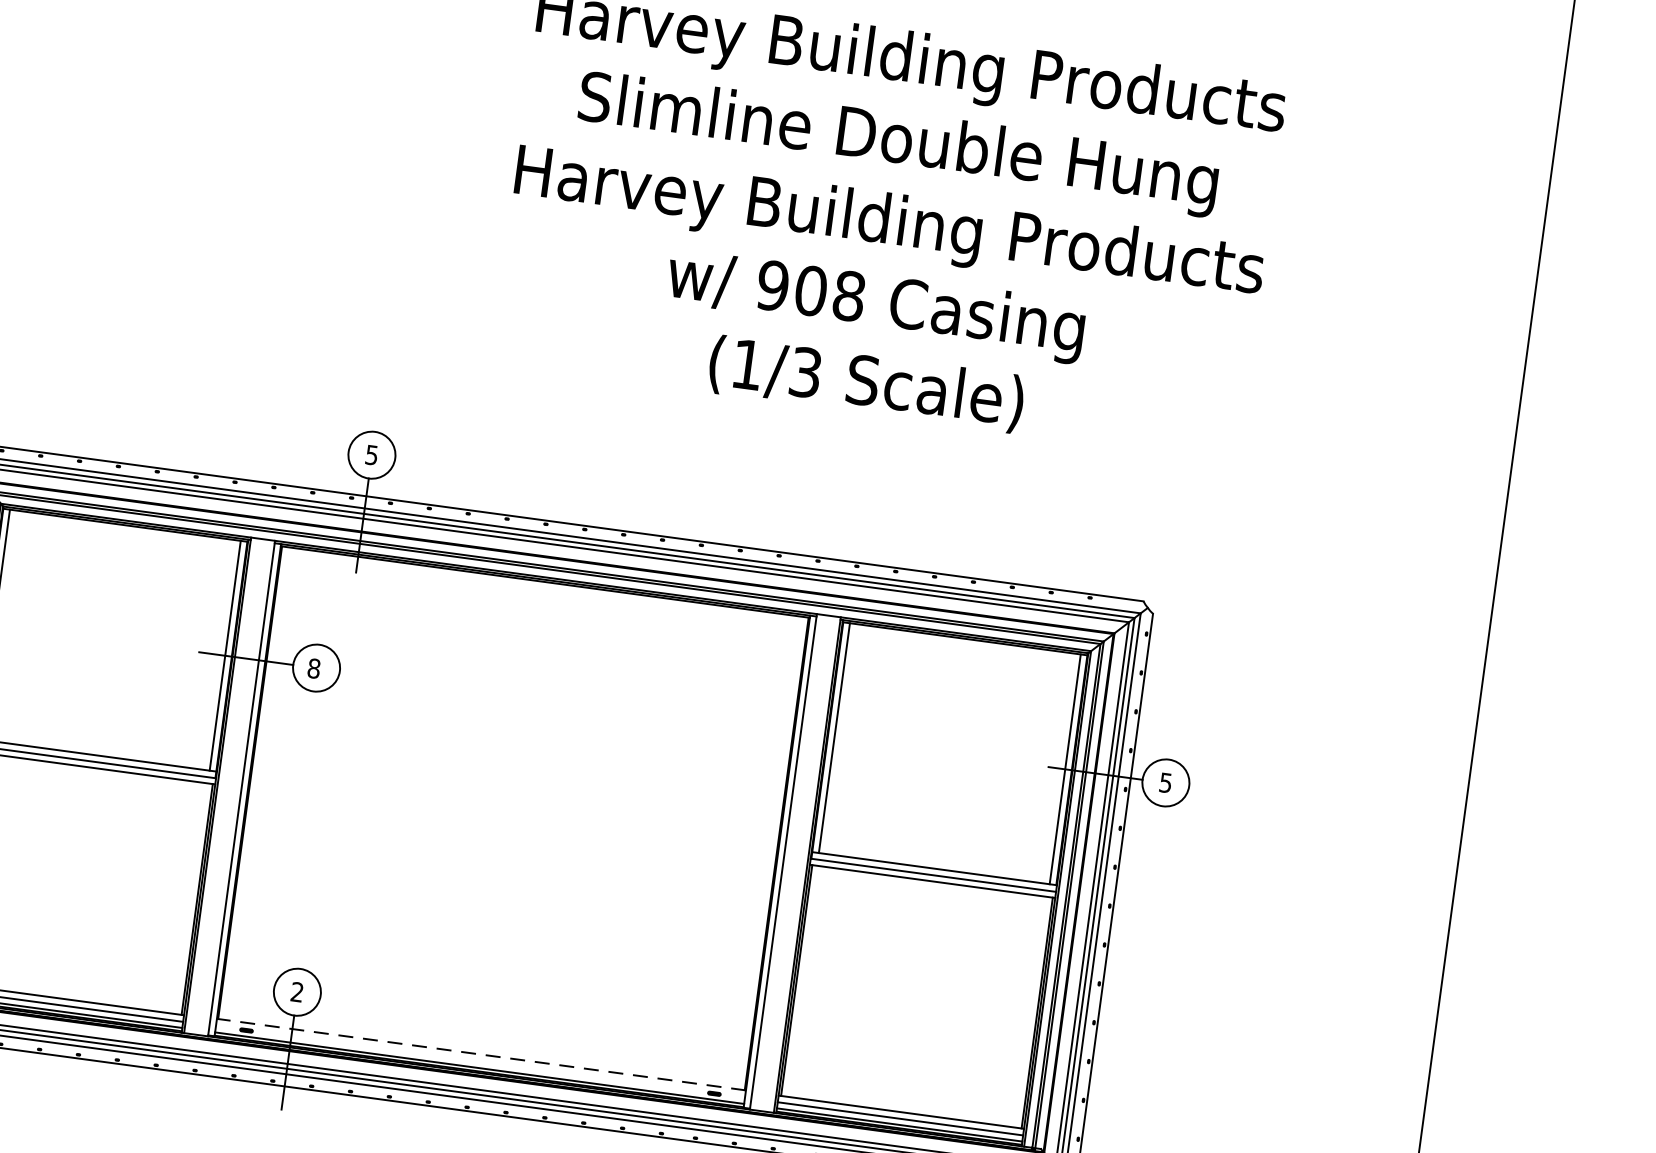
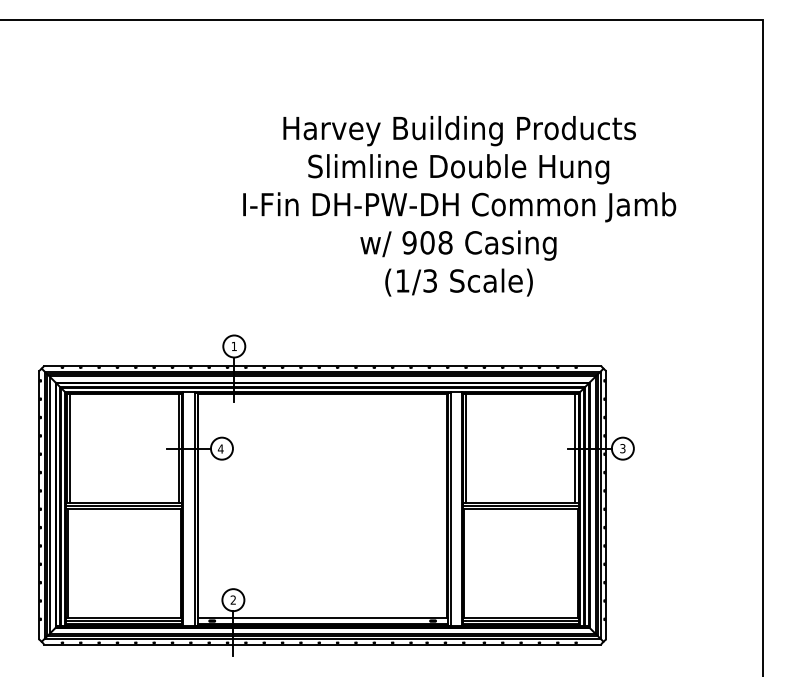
text: (888, 225) -> (459, 207), Harvey Building Products -> I-Fin DH-PW-DH Common Jamb
text: (370, 454) -> (233, 346), 5 -> 1
text: (313, 667) -> (220, 448), 8 -> 4
text: (1165, 782) -> (622, 448), 5 -> 3
line: (481, 1054) -> (322, 617), dashed -> solid

